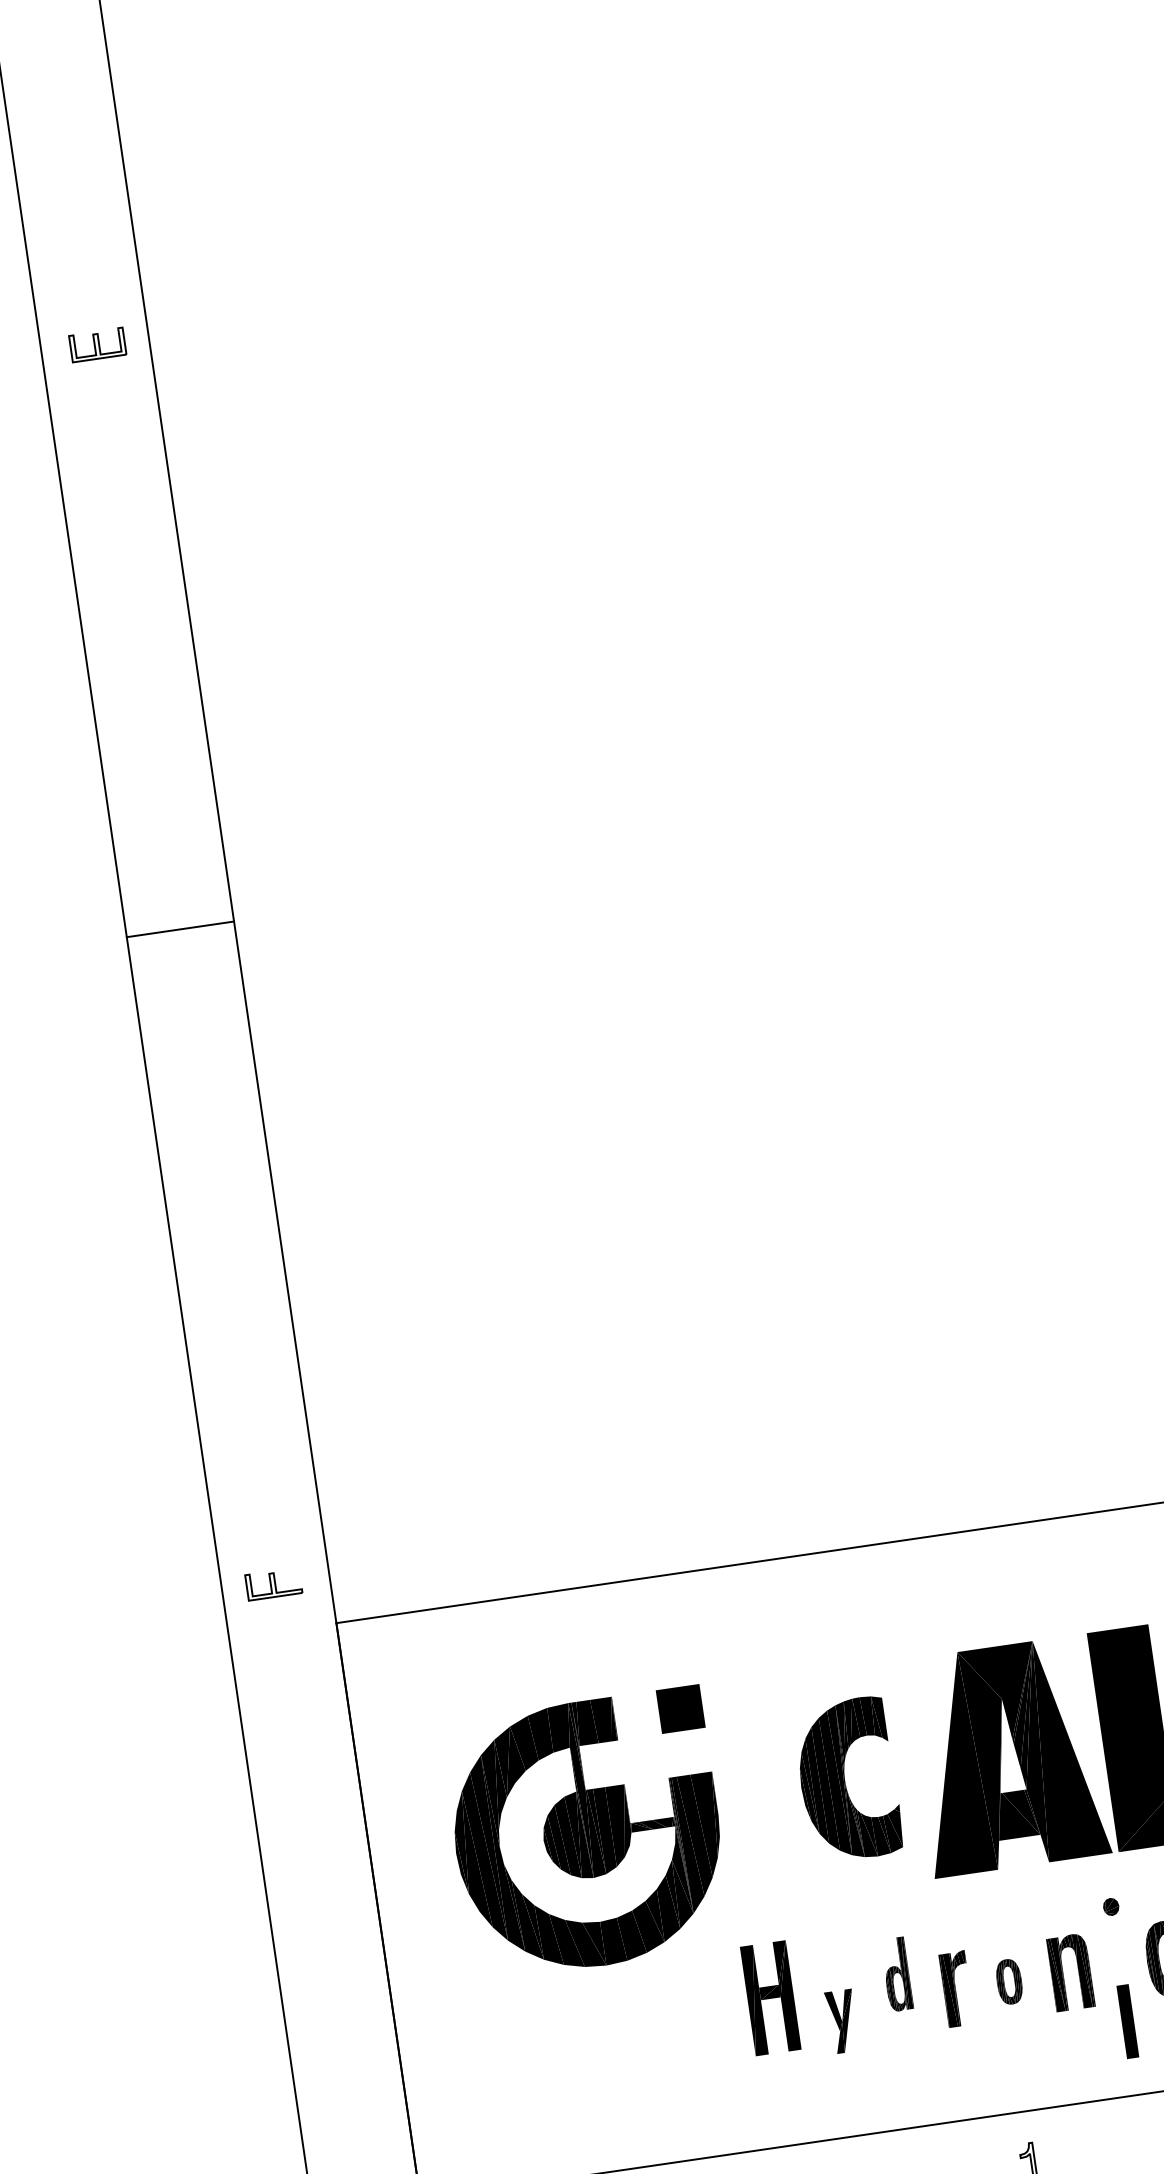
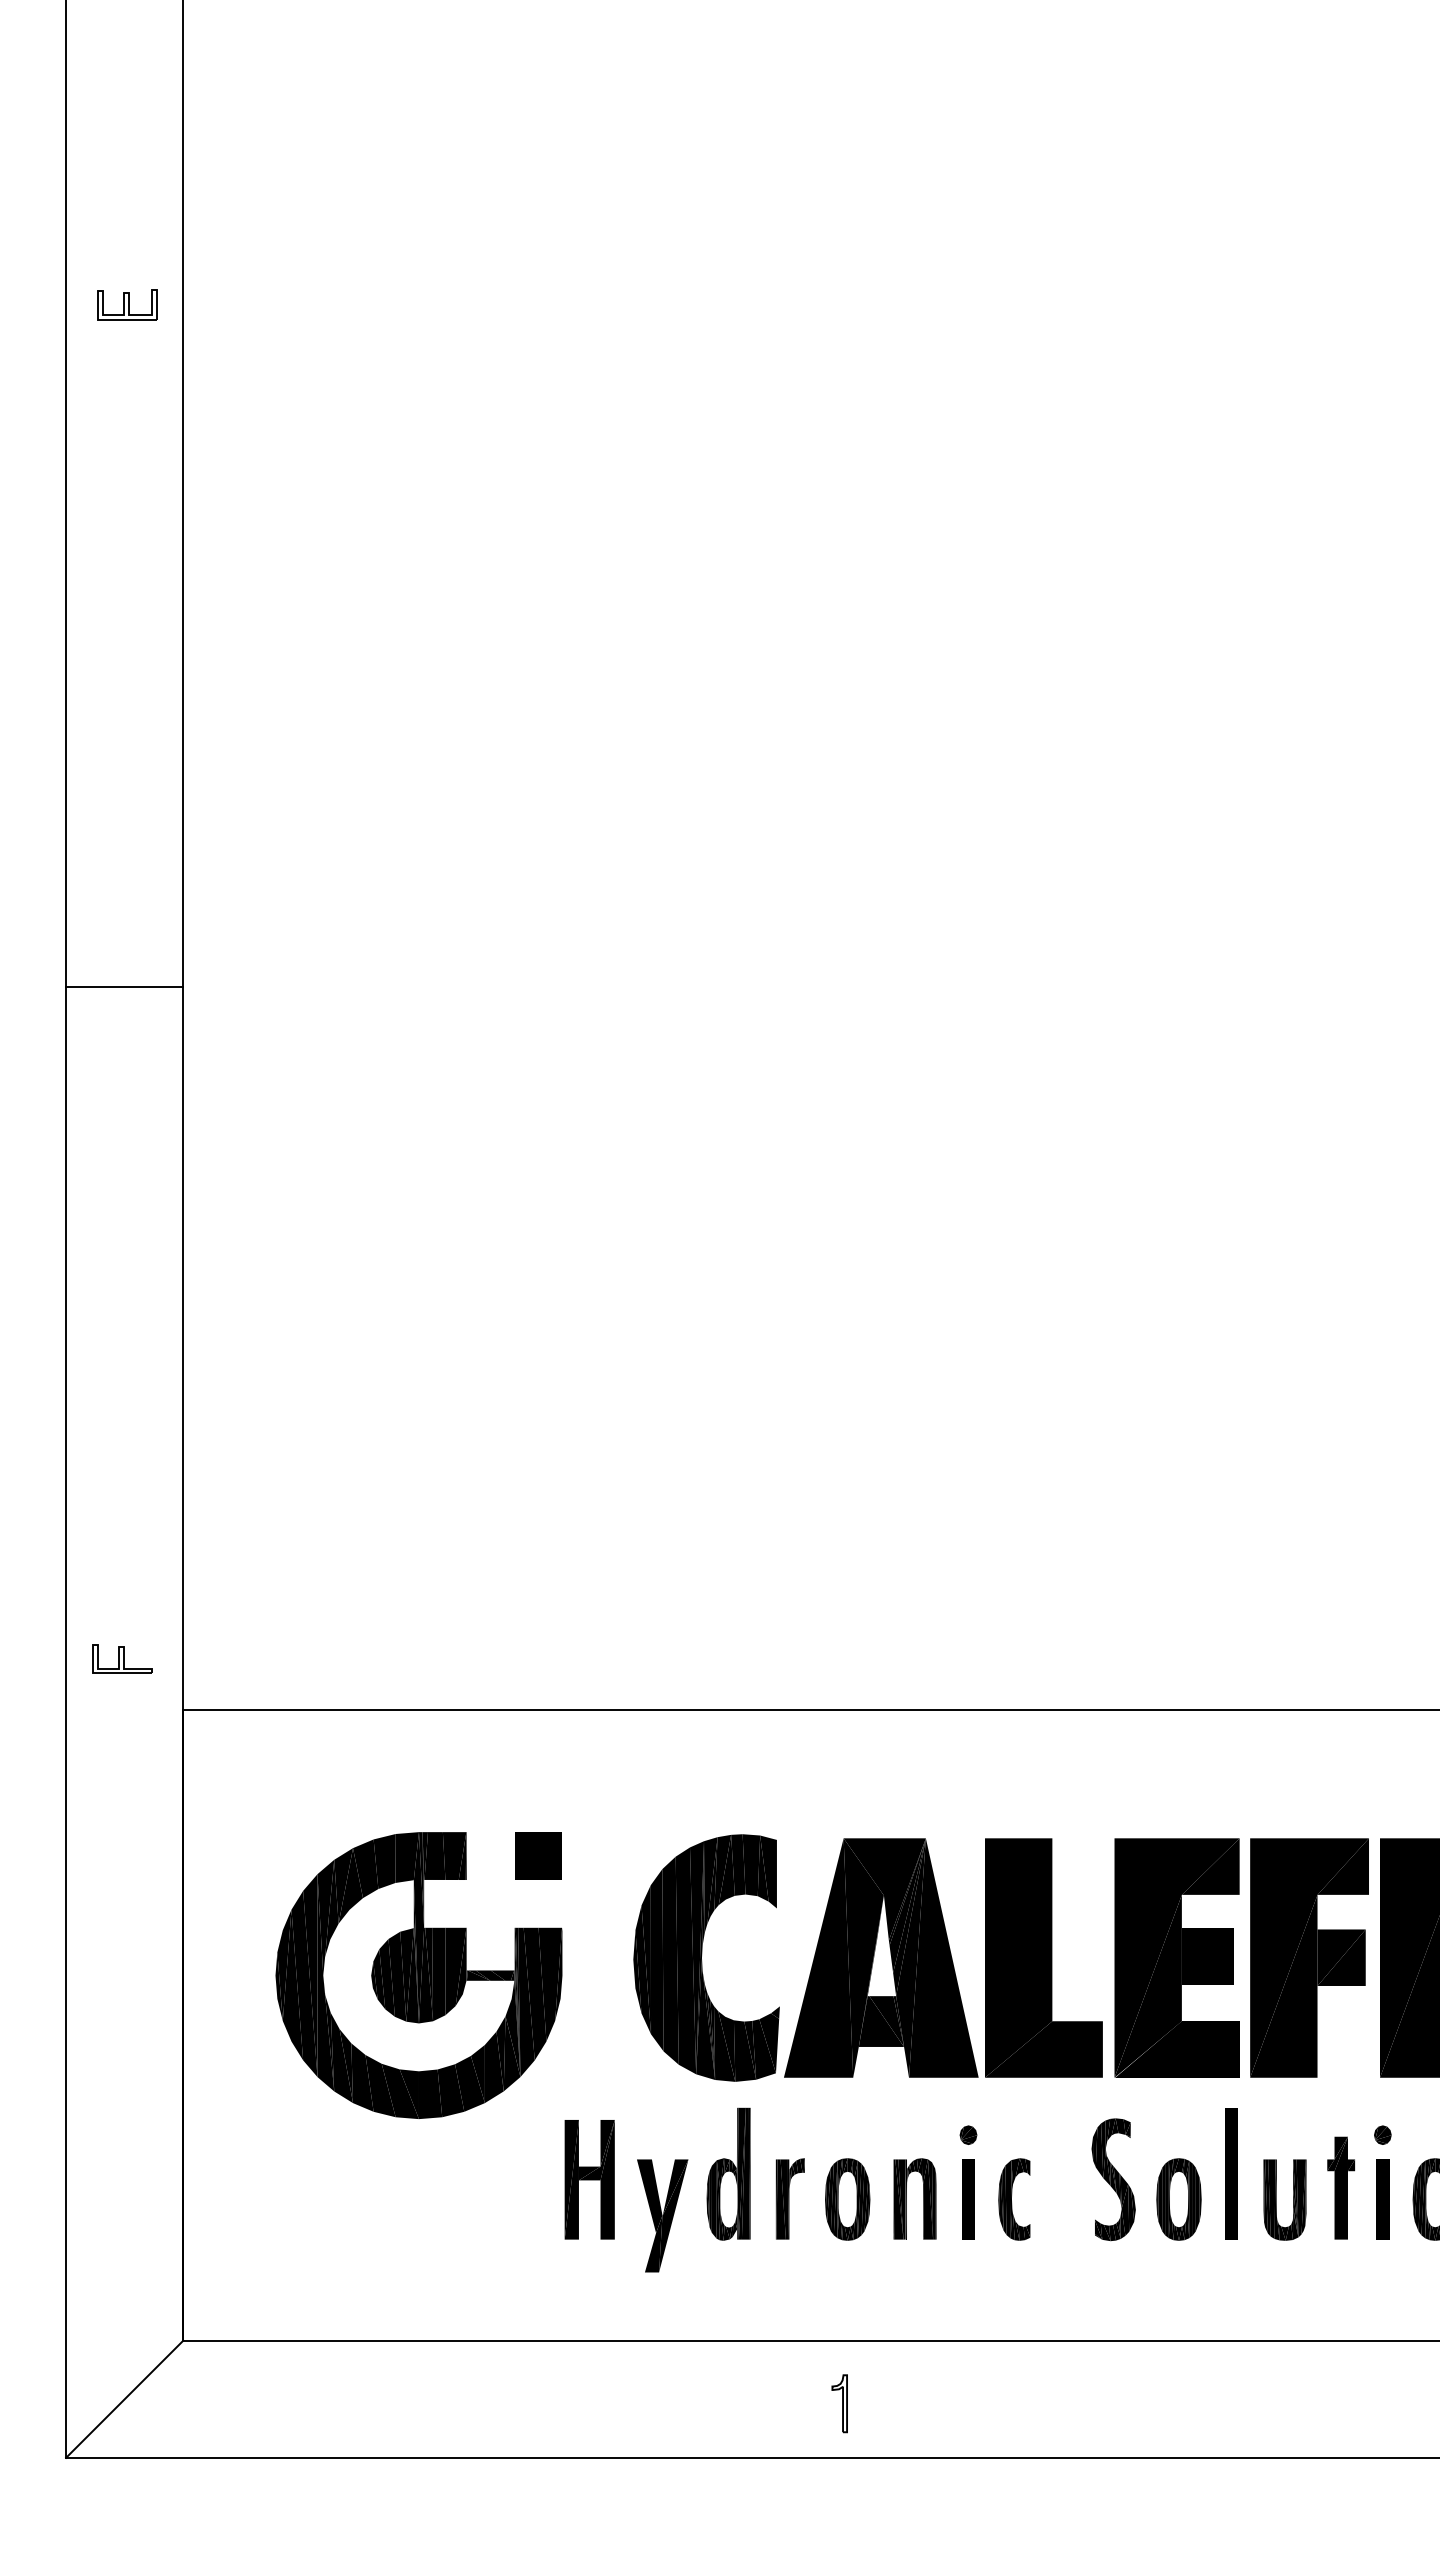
line: (180, 929) -> (124, 987), moved
part: (847, 1779) -> (706, 1957), size x1.43
part: (896, 1974) -> (728, 2173), size x1.67
part: (1009, 1981) -> (847, 2199), size x1.67
part: (842, 2021) -> (662, 2215), size x1.67
part: (1127, 2021) -> (968, 2199), moved

